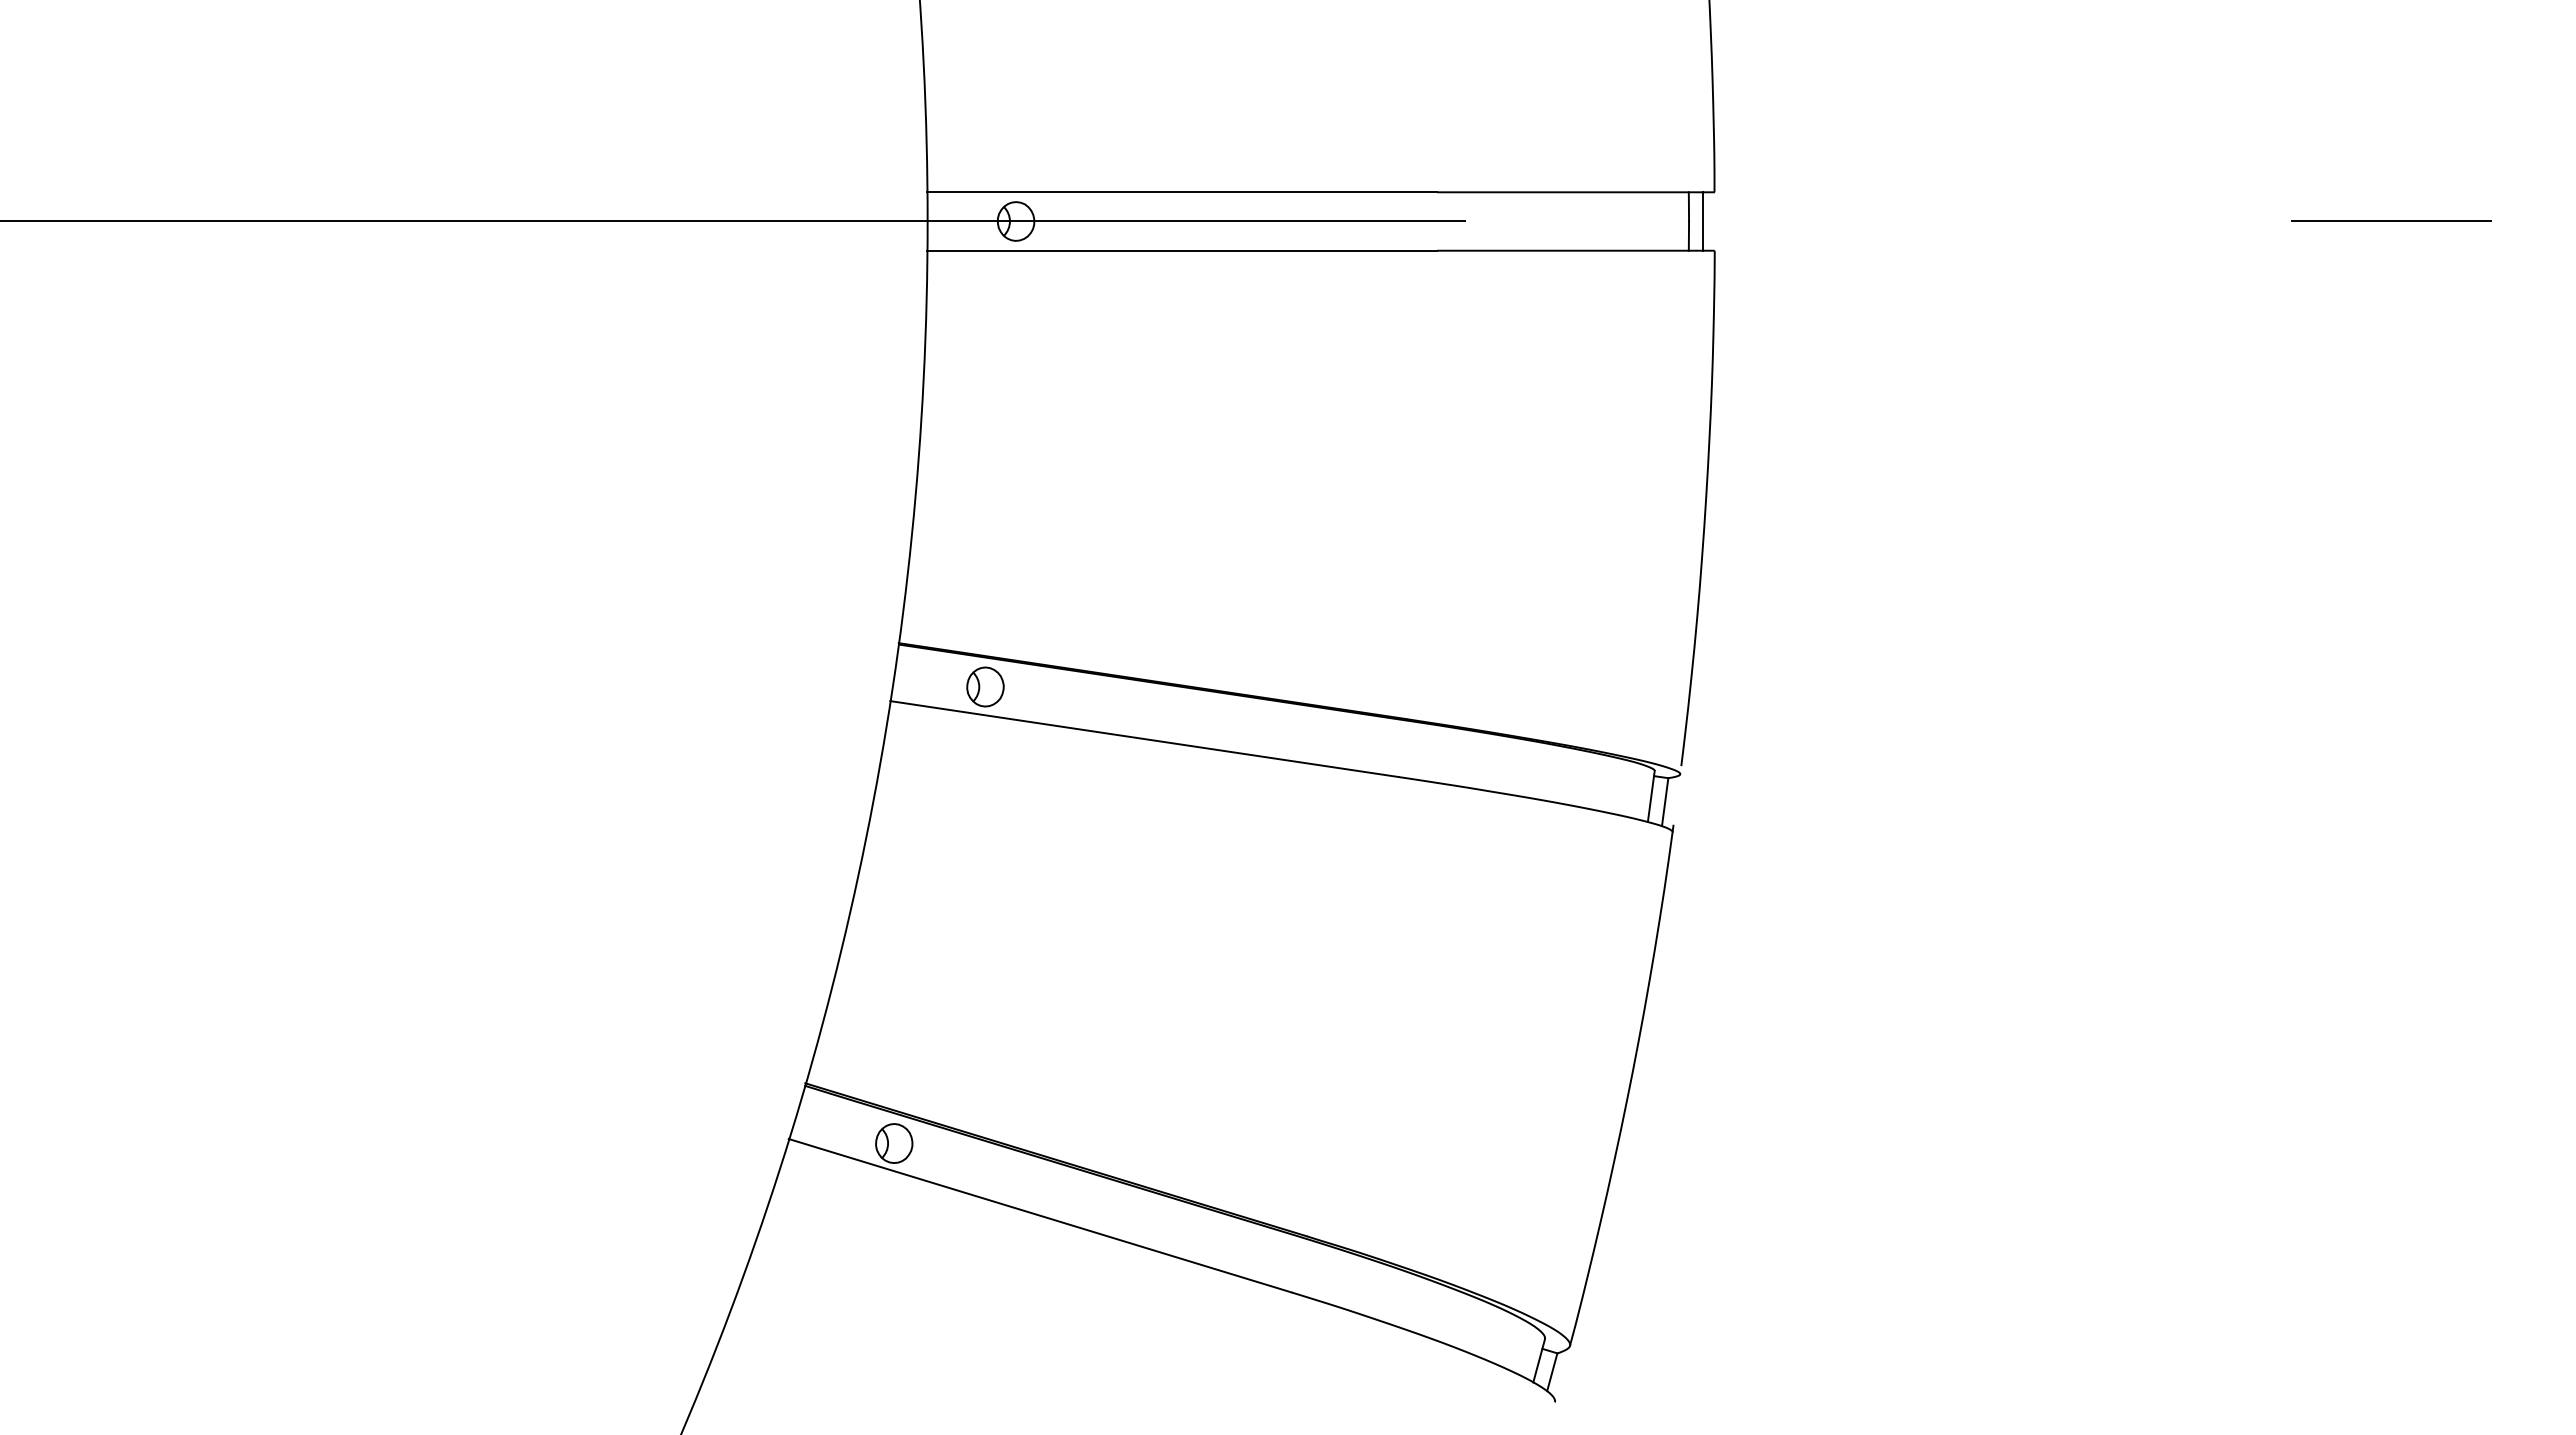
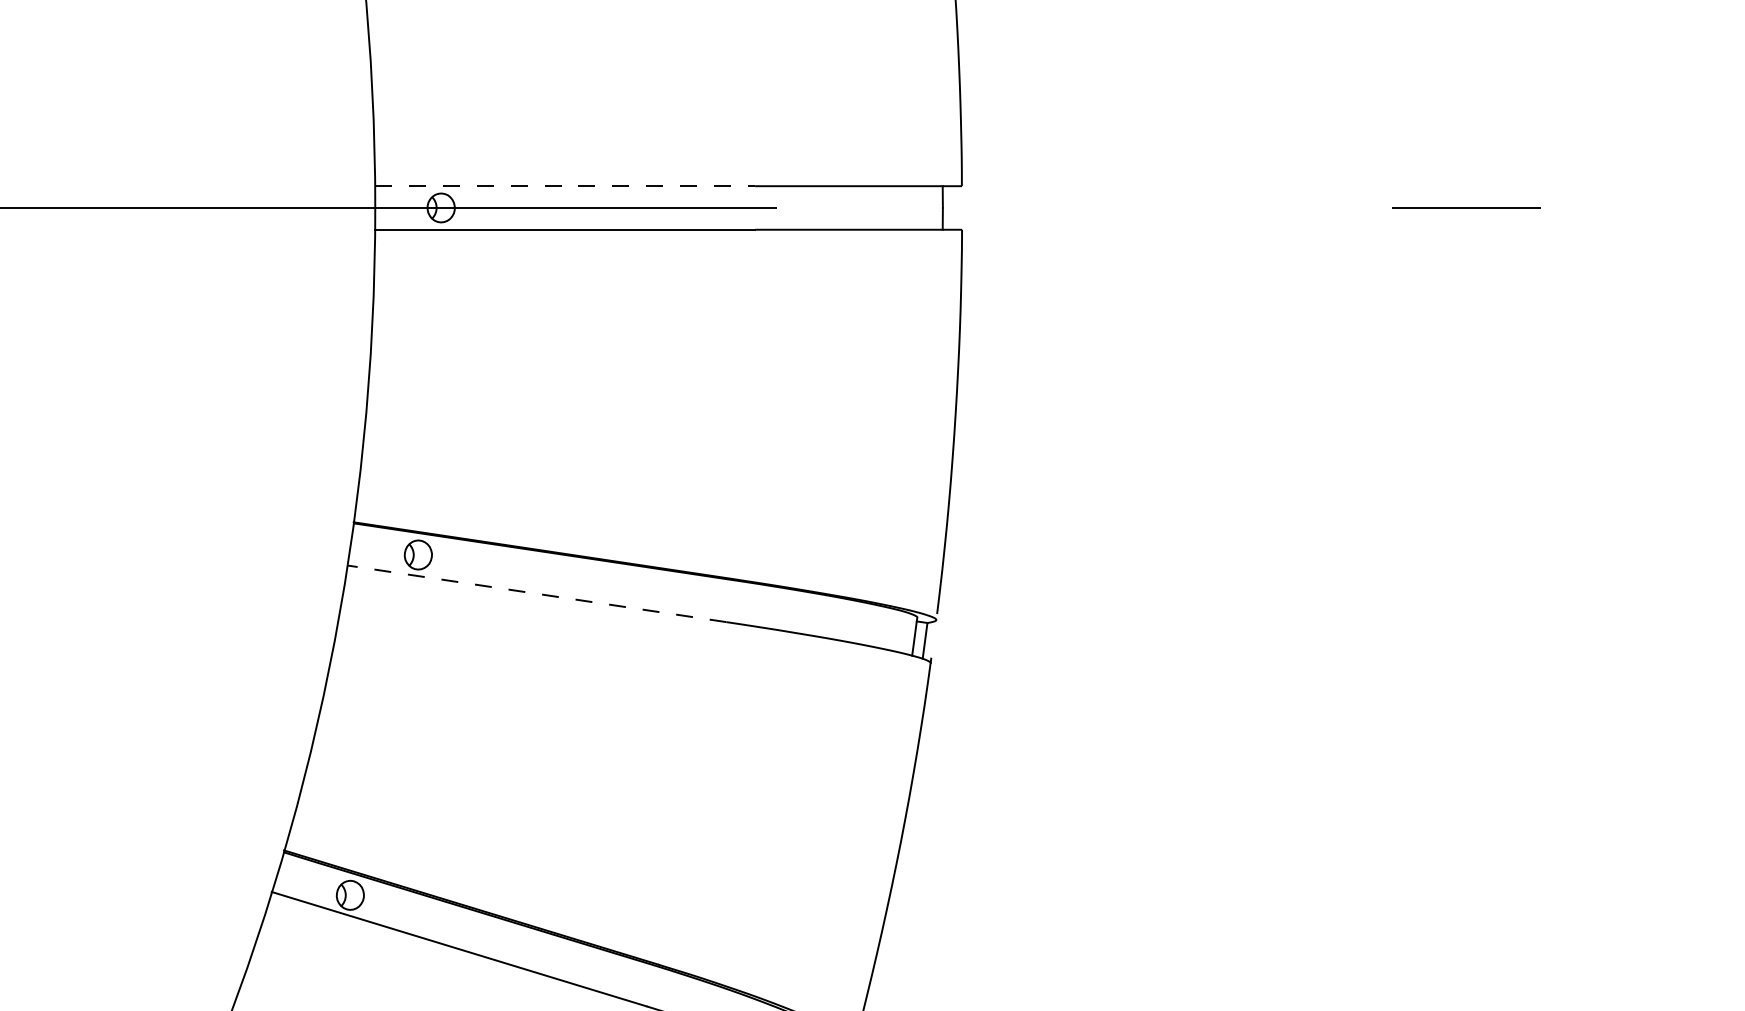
line: (1182, 192) -> (565, 186), solid -> dashed
line: (1702, 221) -> (952, 207), removed
line: (1144, 739) -> (536, 594), solid -> dashed

